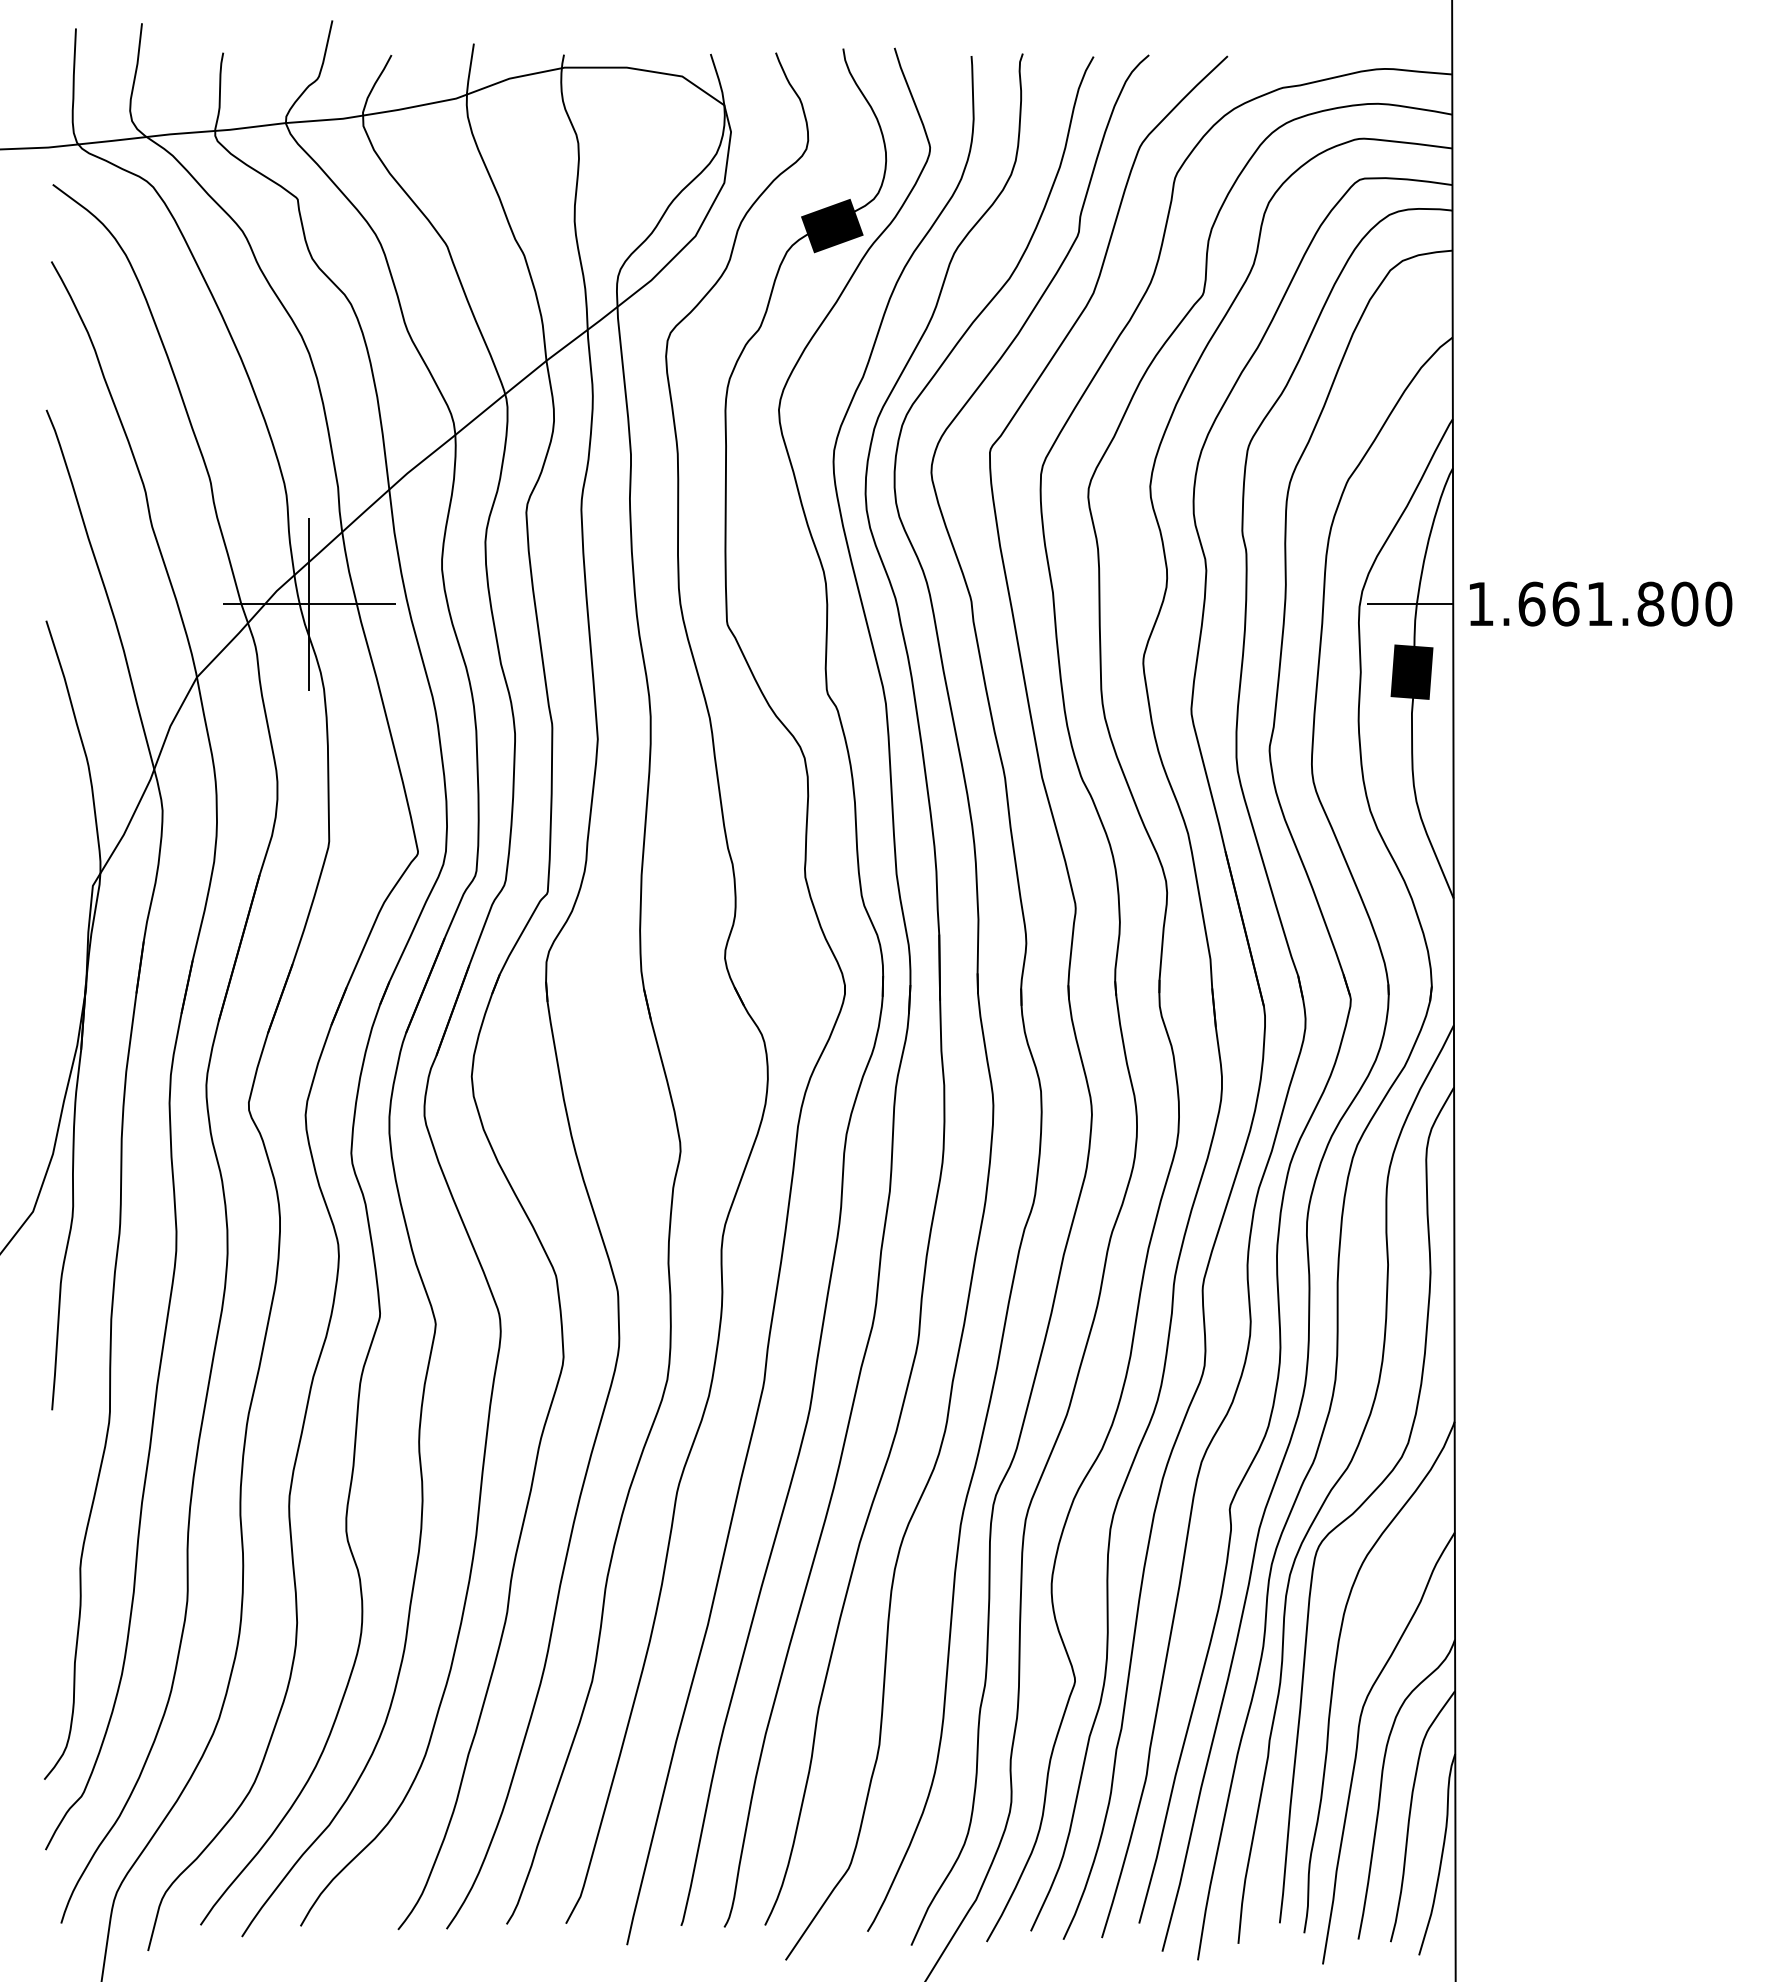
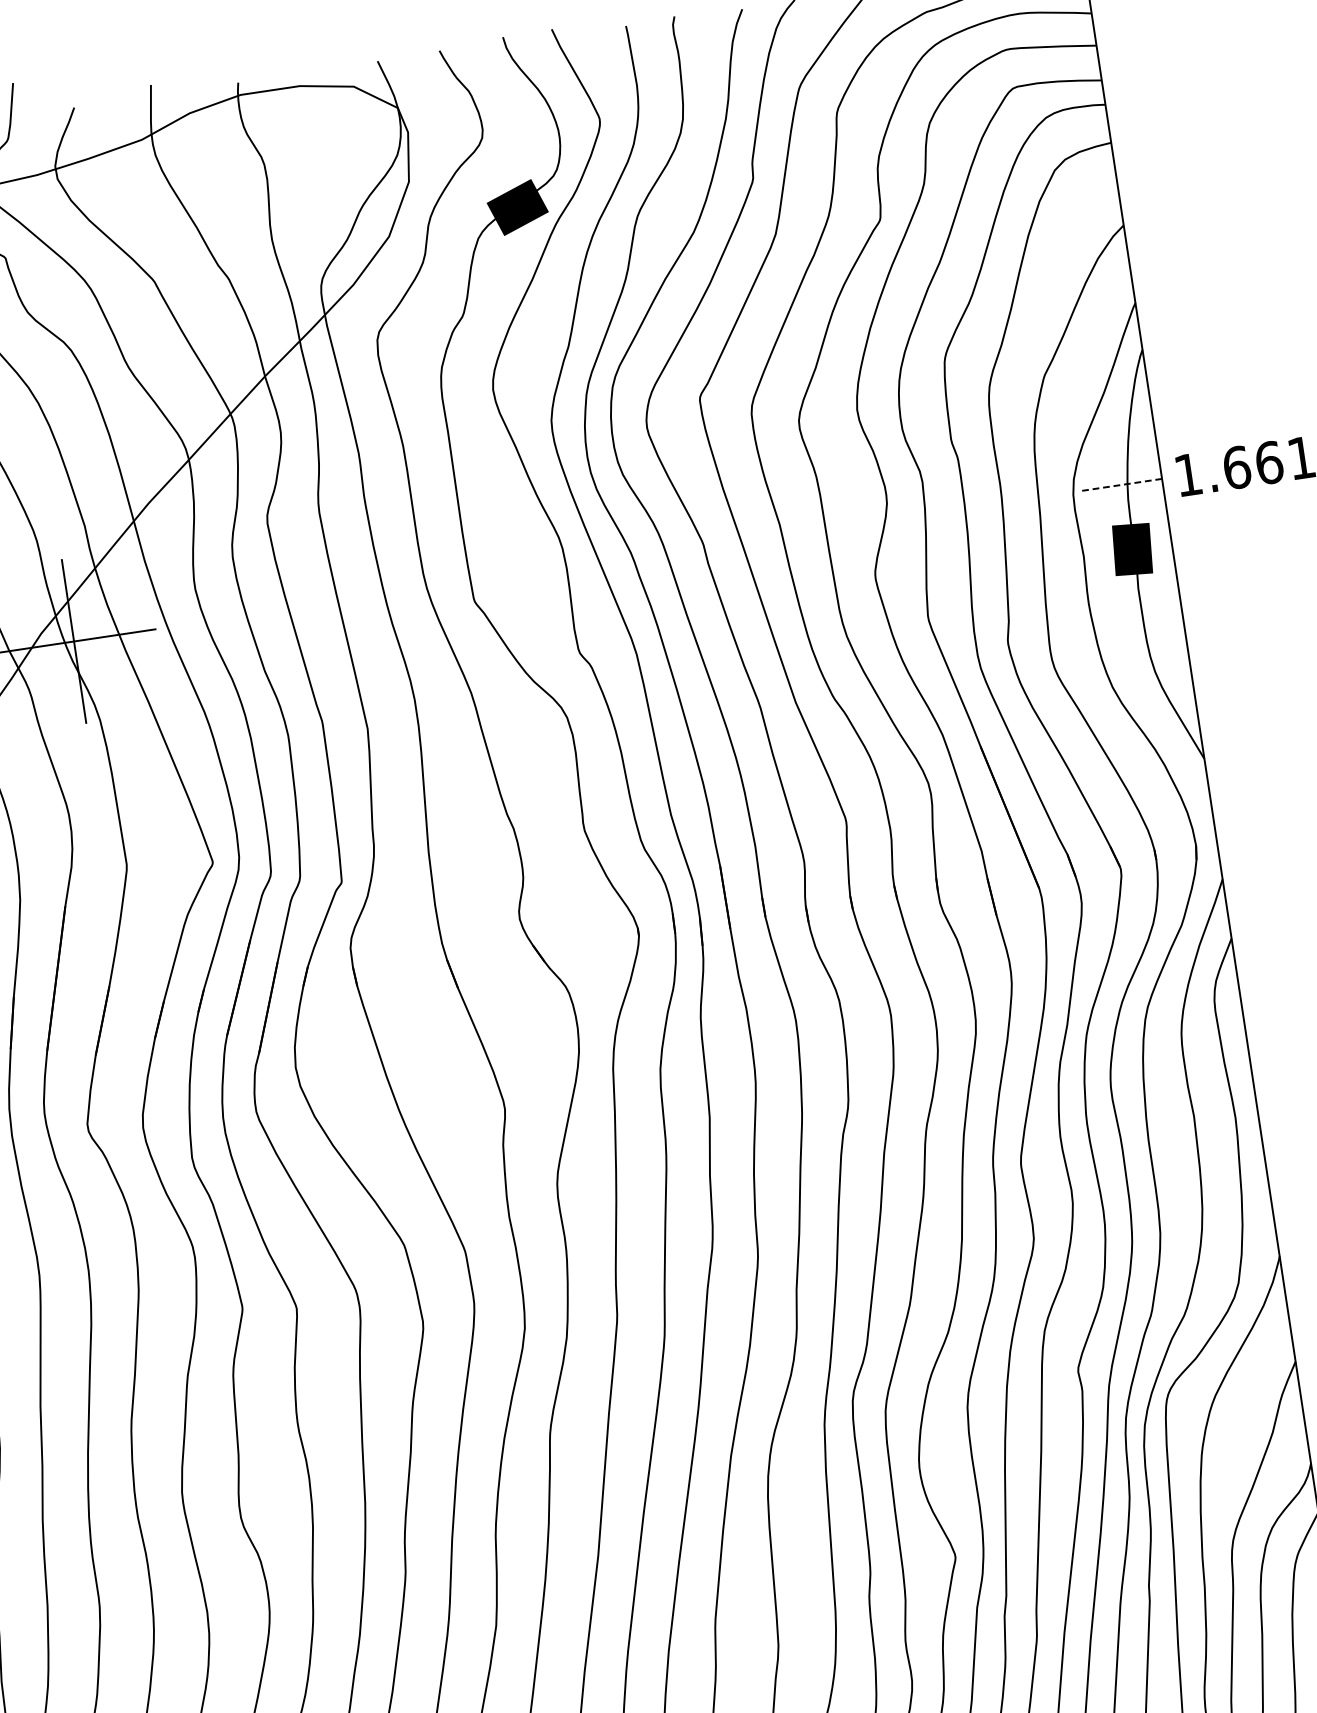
line: (1409, 604) -> (1120, 485), solid -> dashed

